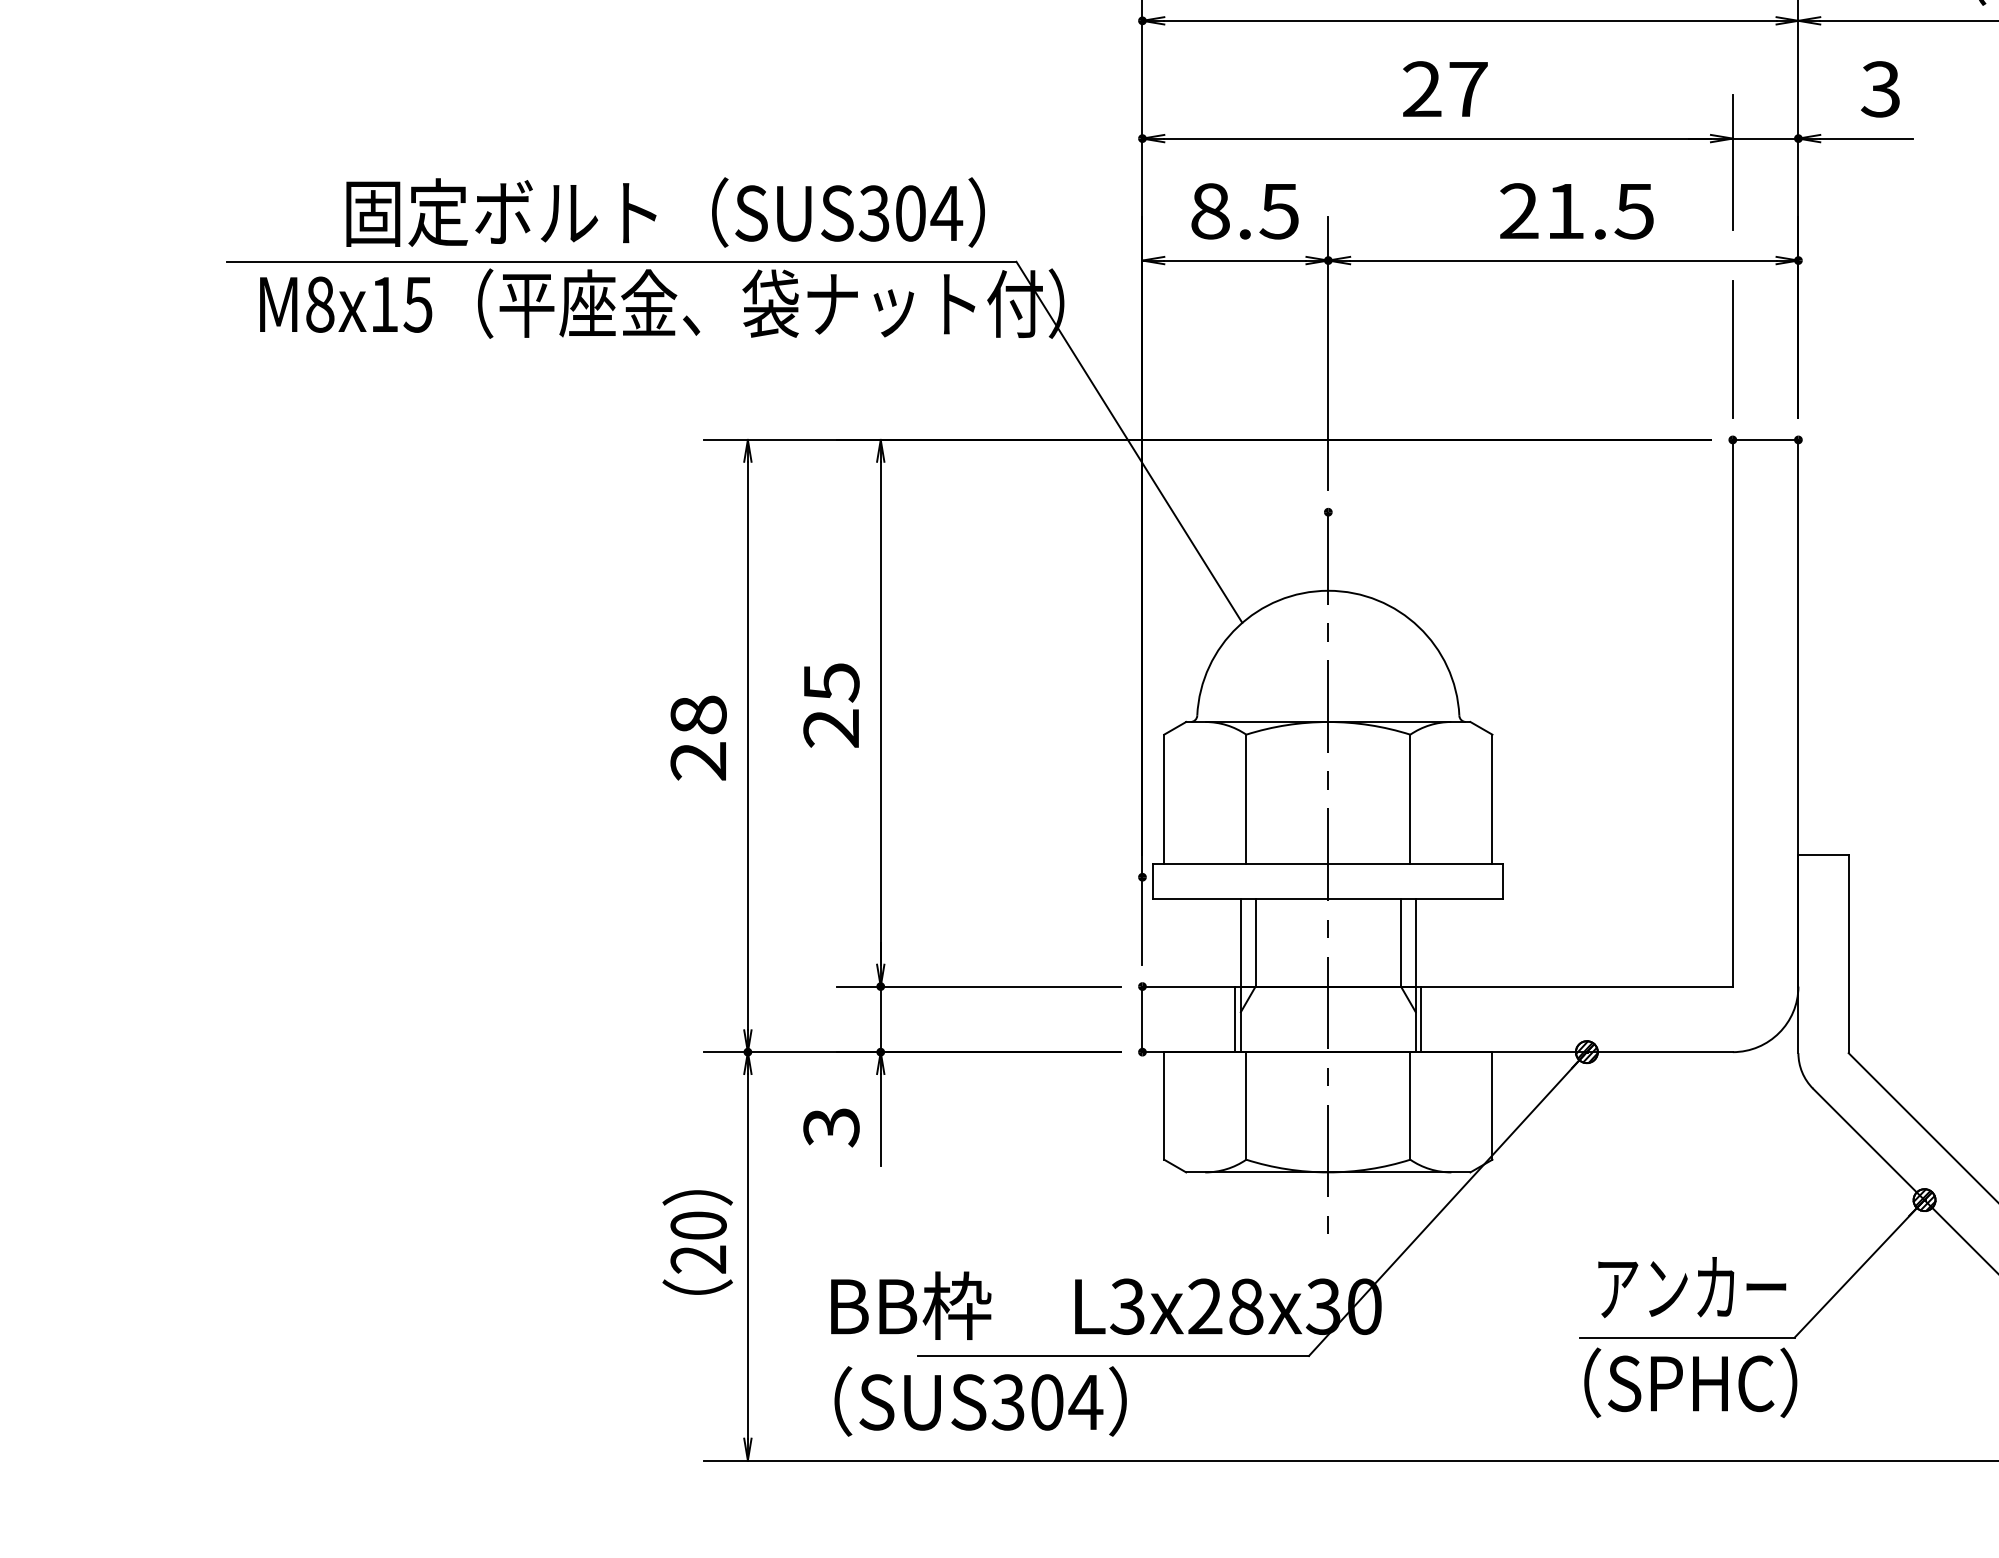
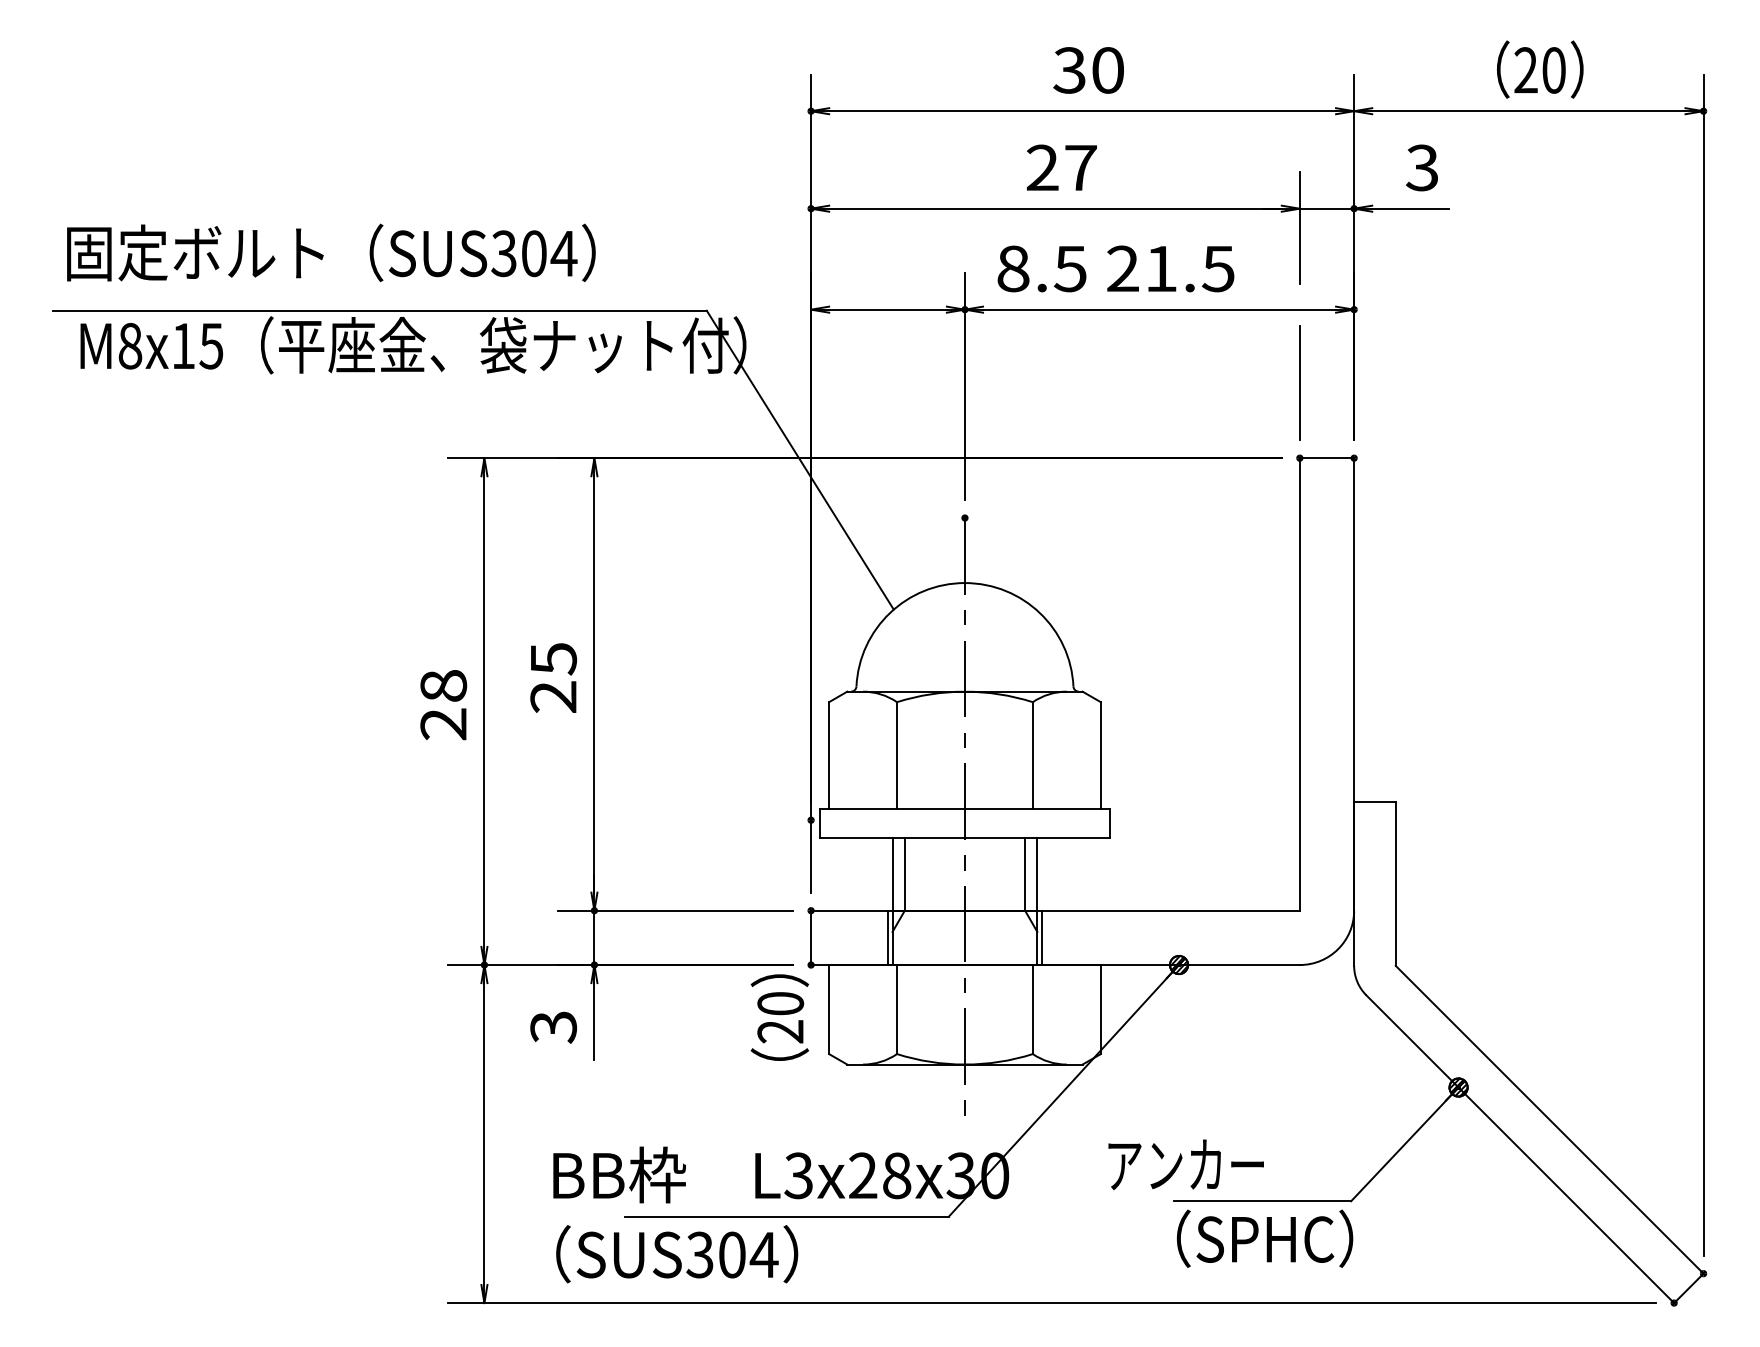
text: (1244, 210) -> (1041, 268), moved
text: (665, 212) -> (331, 252), moved
text: (697, 1242) -> (779, 1017), moved
text: (1691, 1287) -> (1185, 1164), moved

